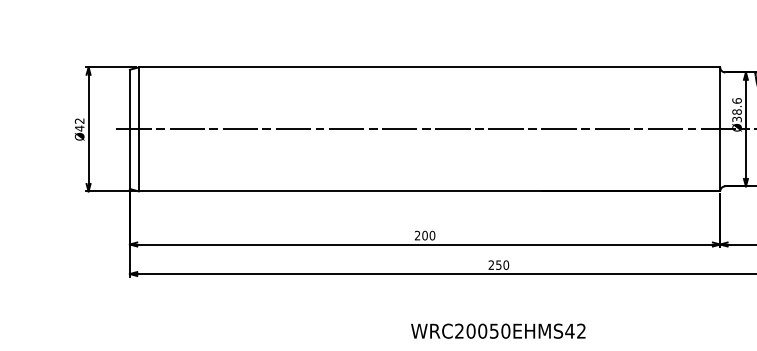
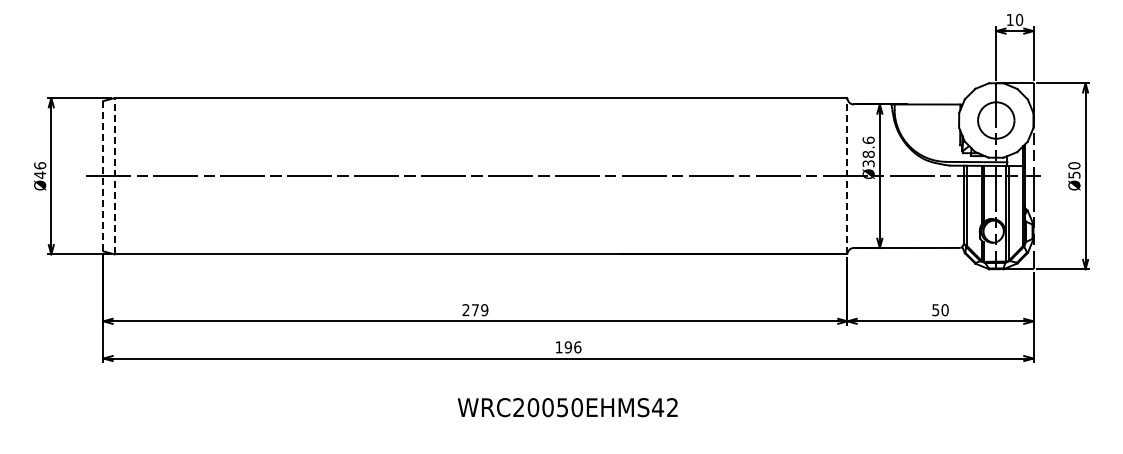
text: (79, 120) -> (40, 165), Ø42 -> Ø46
line: (129, 128) -> (103, 175), solid -> dashed
line: (138, 128) -> (114, 175), solid -> dashed
line: (720, 128) -> (847, 175), solid -> dashed
text: (428, 235) -> (479, 310), 200 -> 279
text: (498, 265) -> (568, 347), 250 -> 196
text: (498, 331) -> (567, 407), moved

